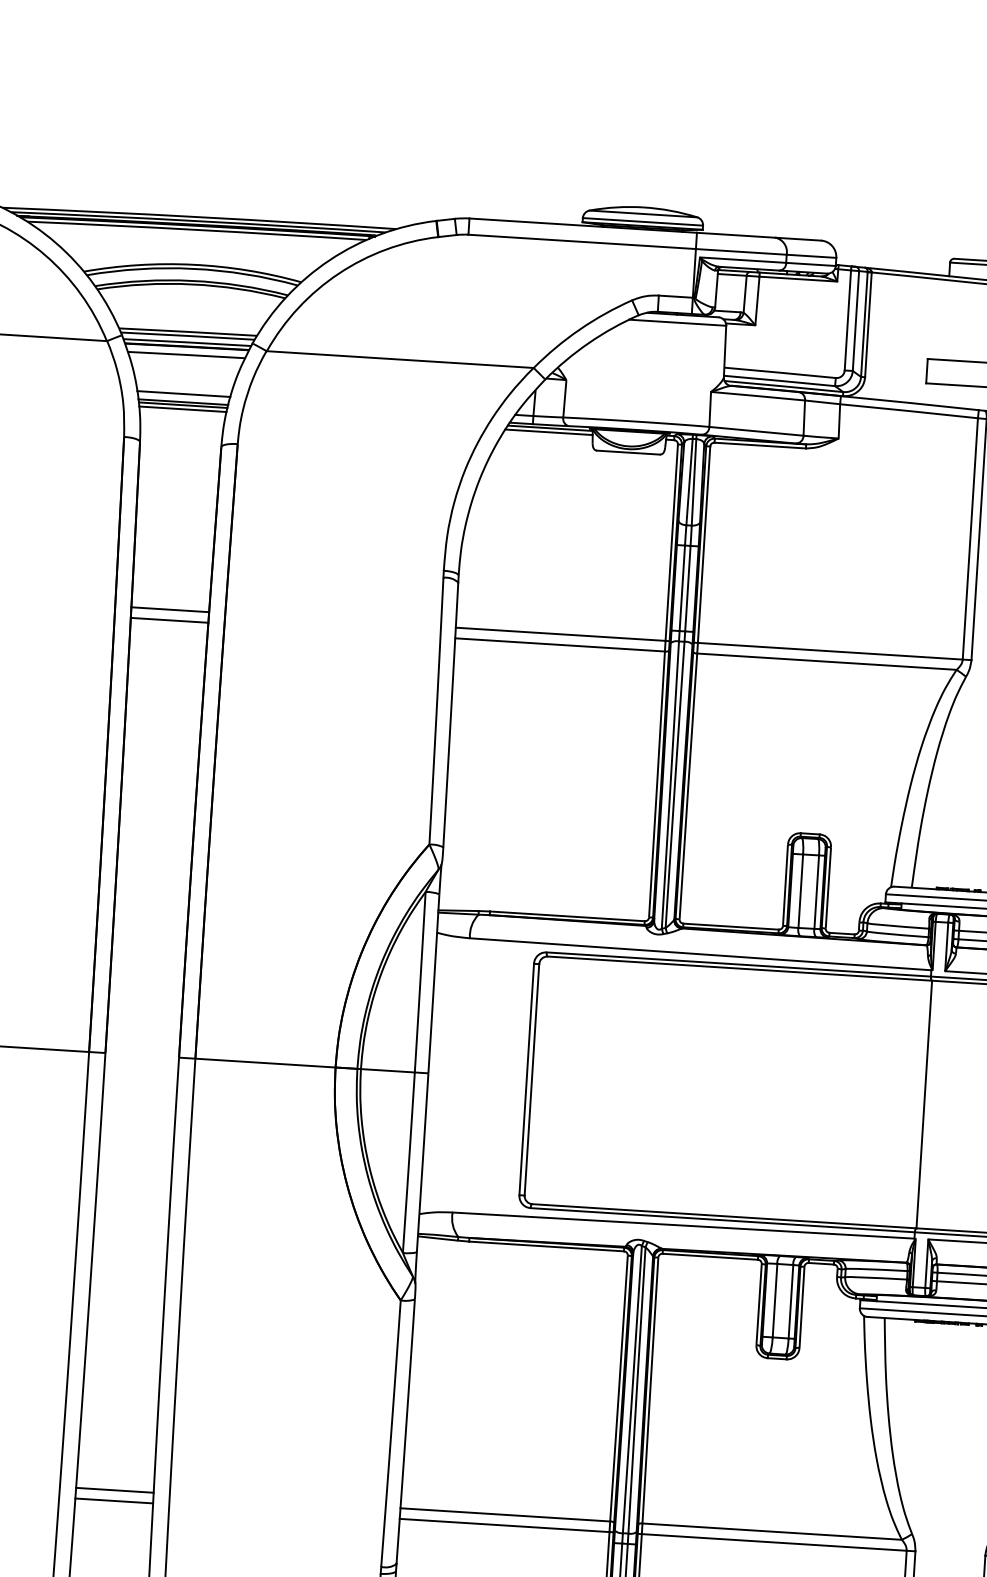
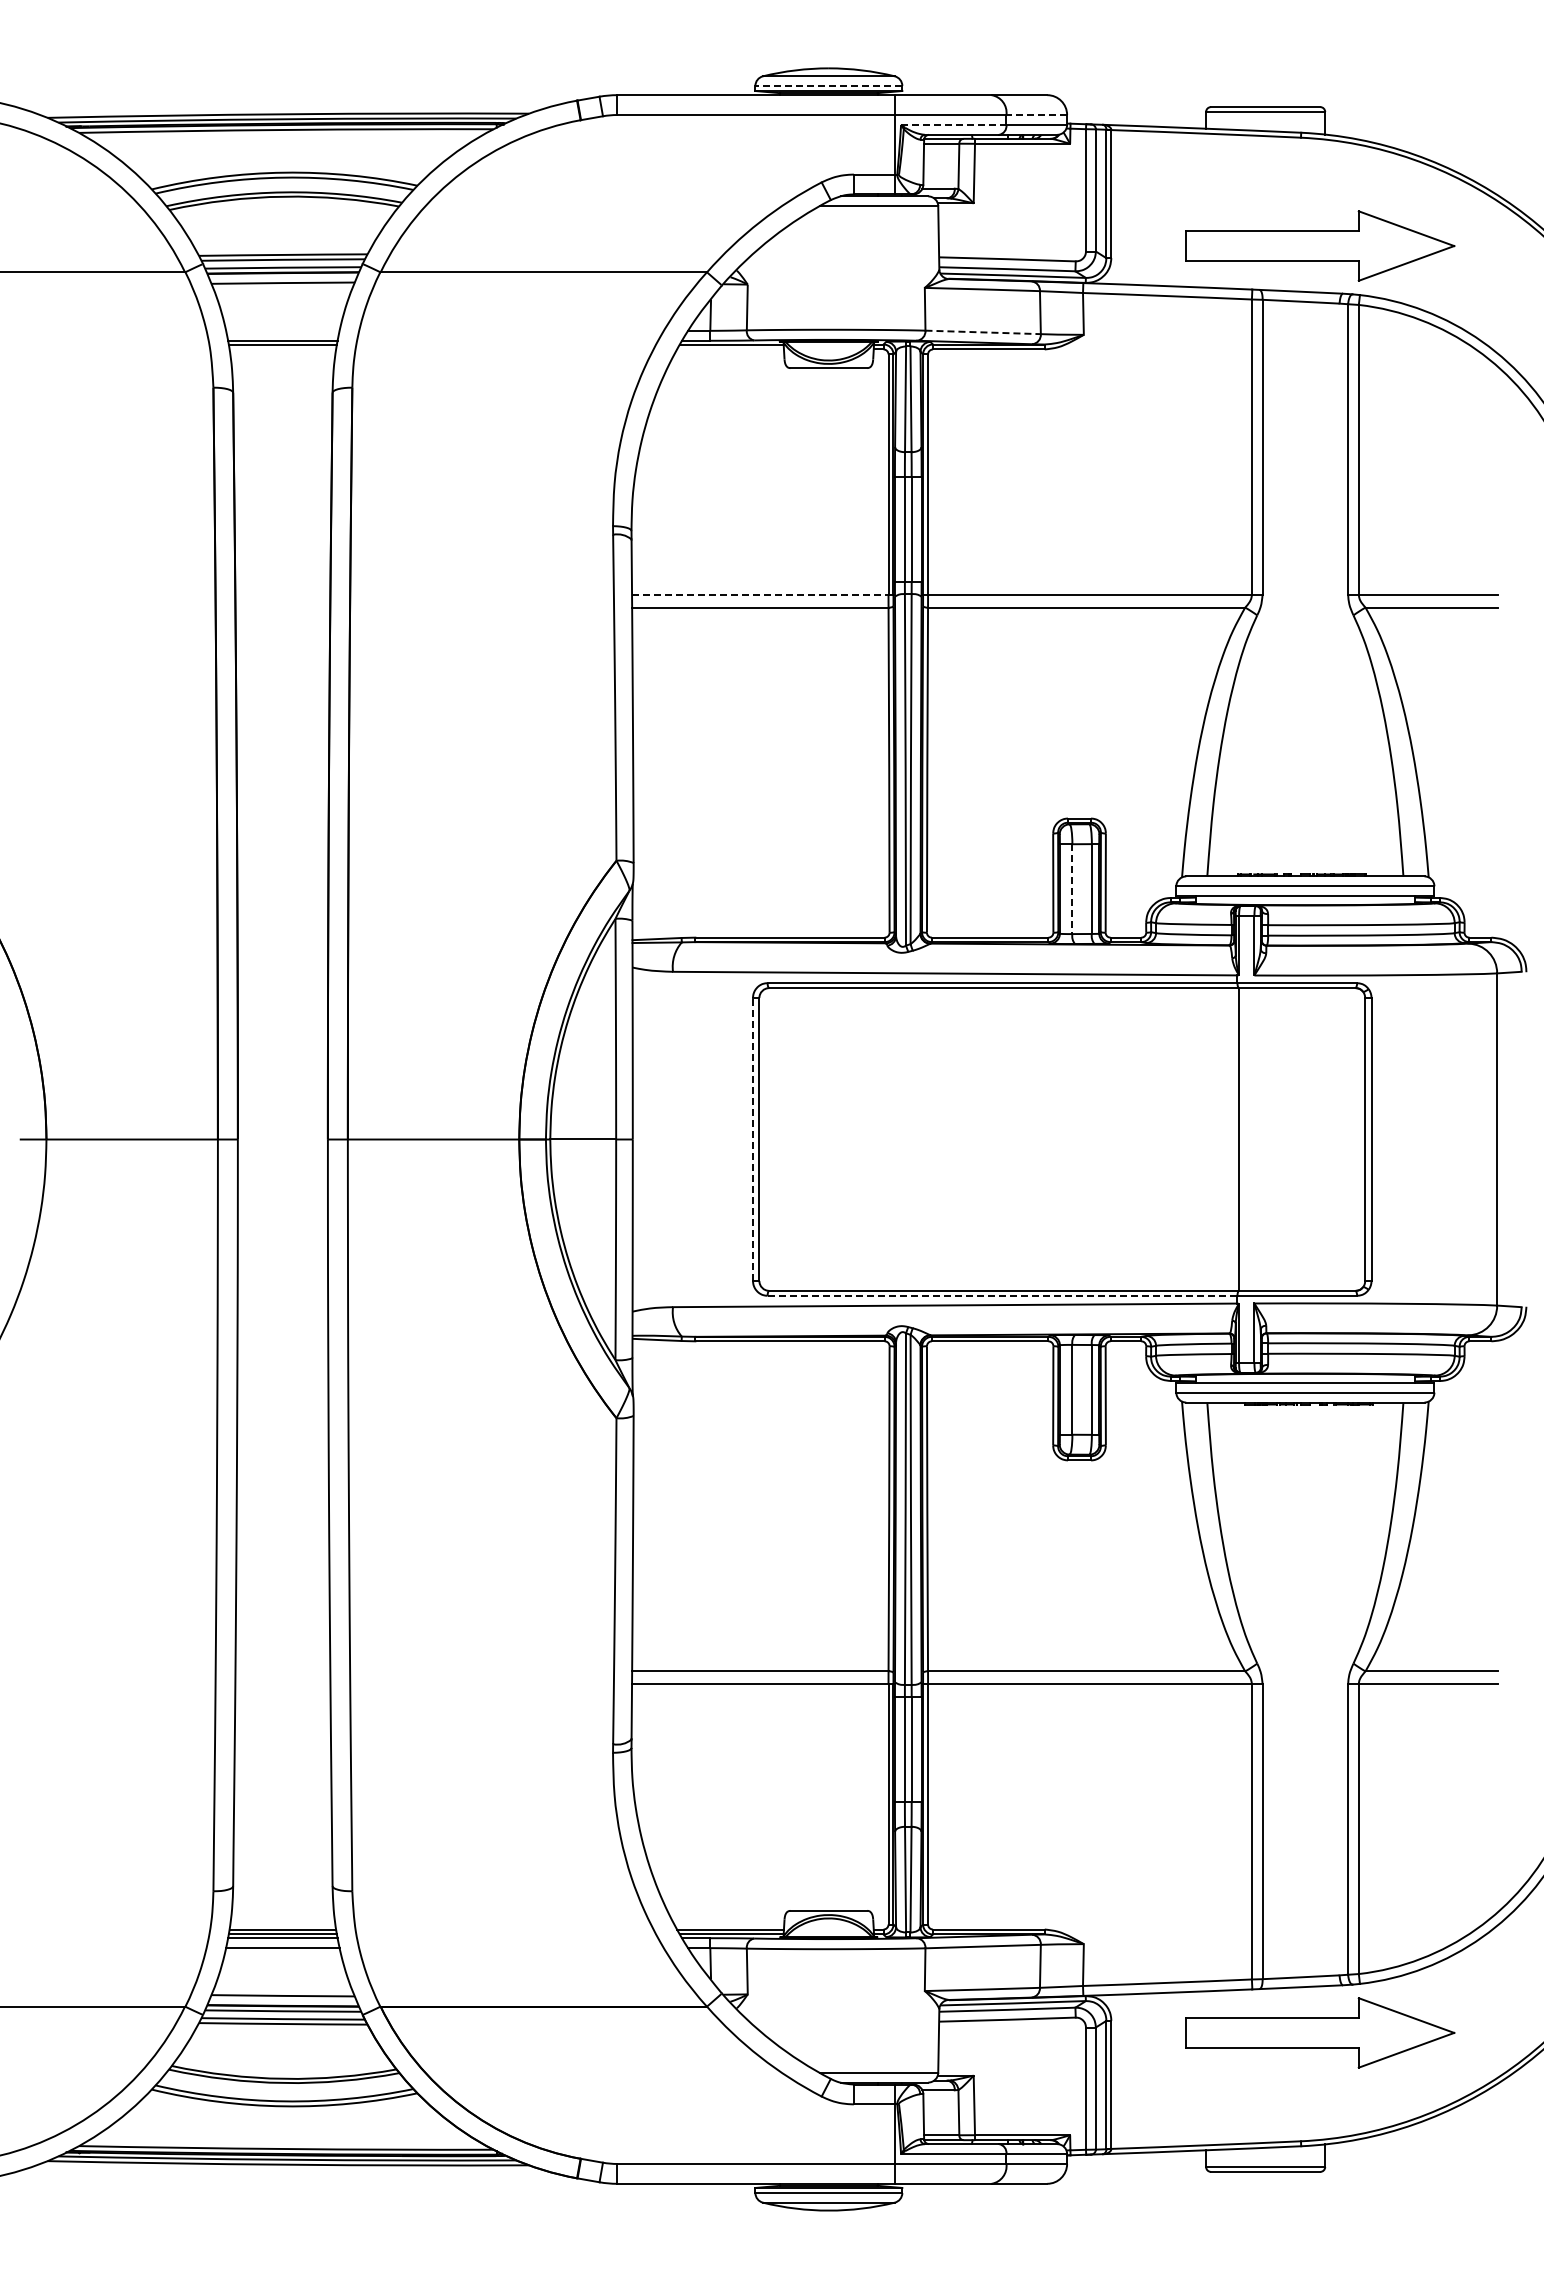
line: (642, 221) -> (828, 85), solid -> dashed
line: (811, 256) -> (1036, 115), solid -> dashed
line: (742, 259) -> (953, 124), solid -> dashed
line: (183, 393) -> (282, 330), removed
line: (182, 409) -> (282, 349), removed
line: (756, 431) -> (983, 332), solid -> dashed
line: (548, 432) -> (730, 349), removed
line: (169, 609) -> (282, 594), removed
line: (169, 620) -> (282, 607), removed
line: (560, 634) -> (760, 594), solid -> dashed
line: (800, 891) -> (1072, 889), solid -> dashed
line: (527, 1078) -> (753, 1138), solid -> dashed
line: (722, 1219) -> (1002, 1295), solid -> dashed
line: (114, 1490) -> (282, 1671), removed
line: (113, 1501) -> (282, 1684), removed

